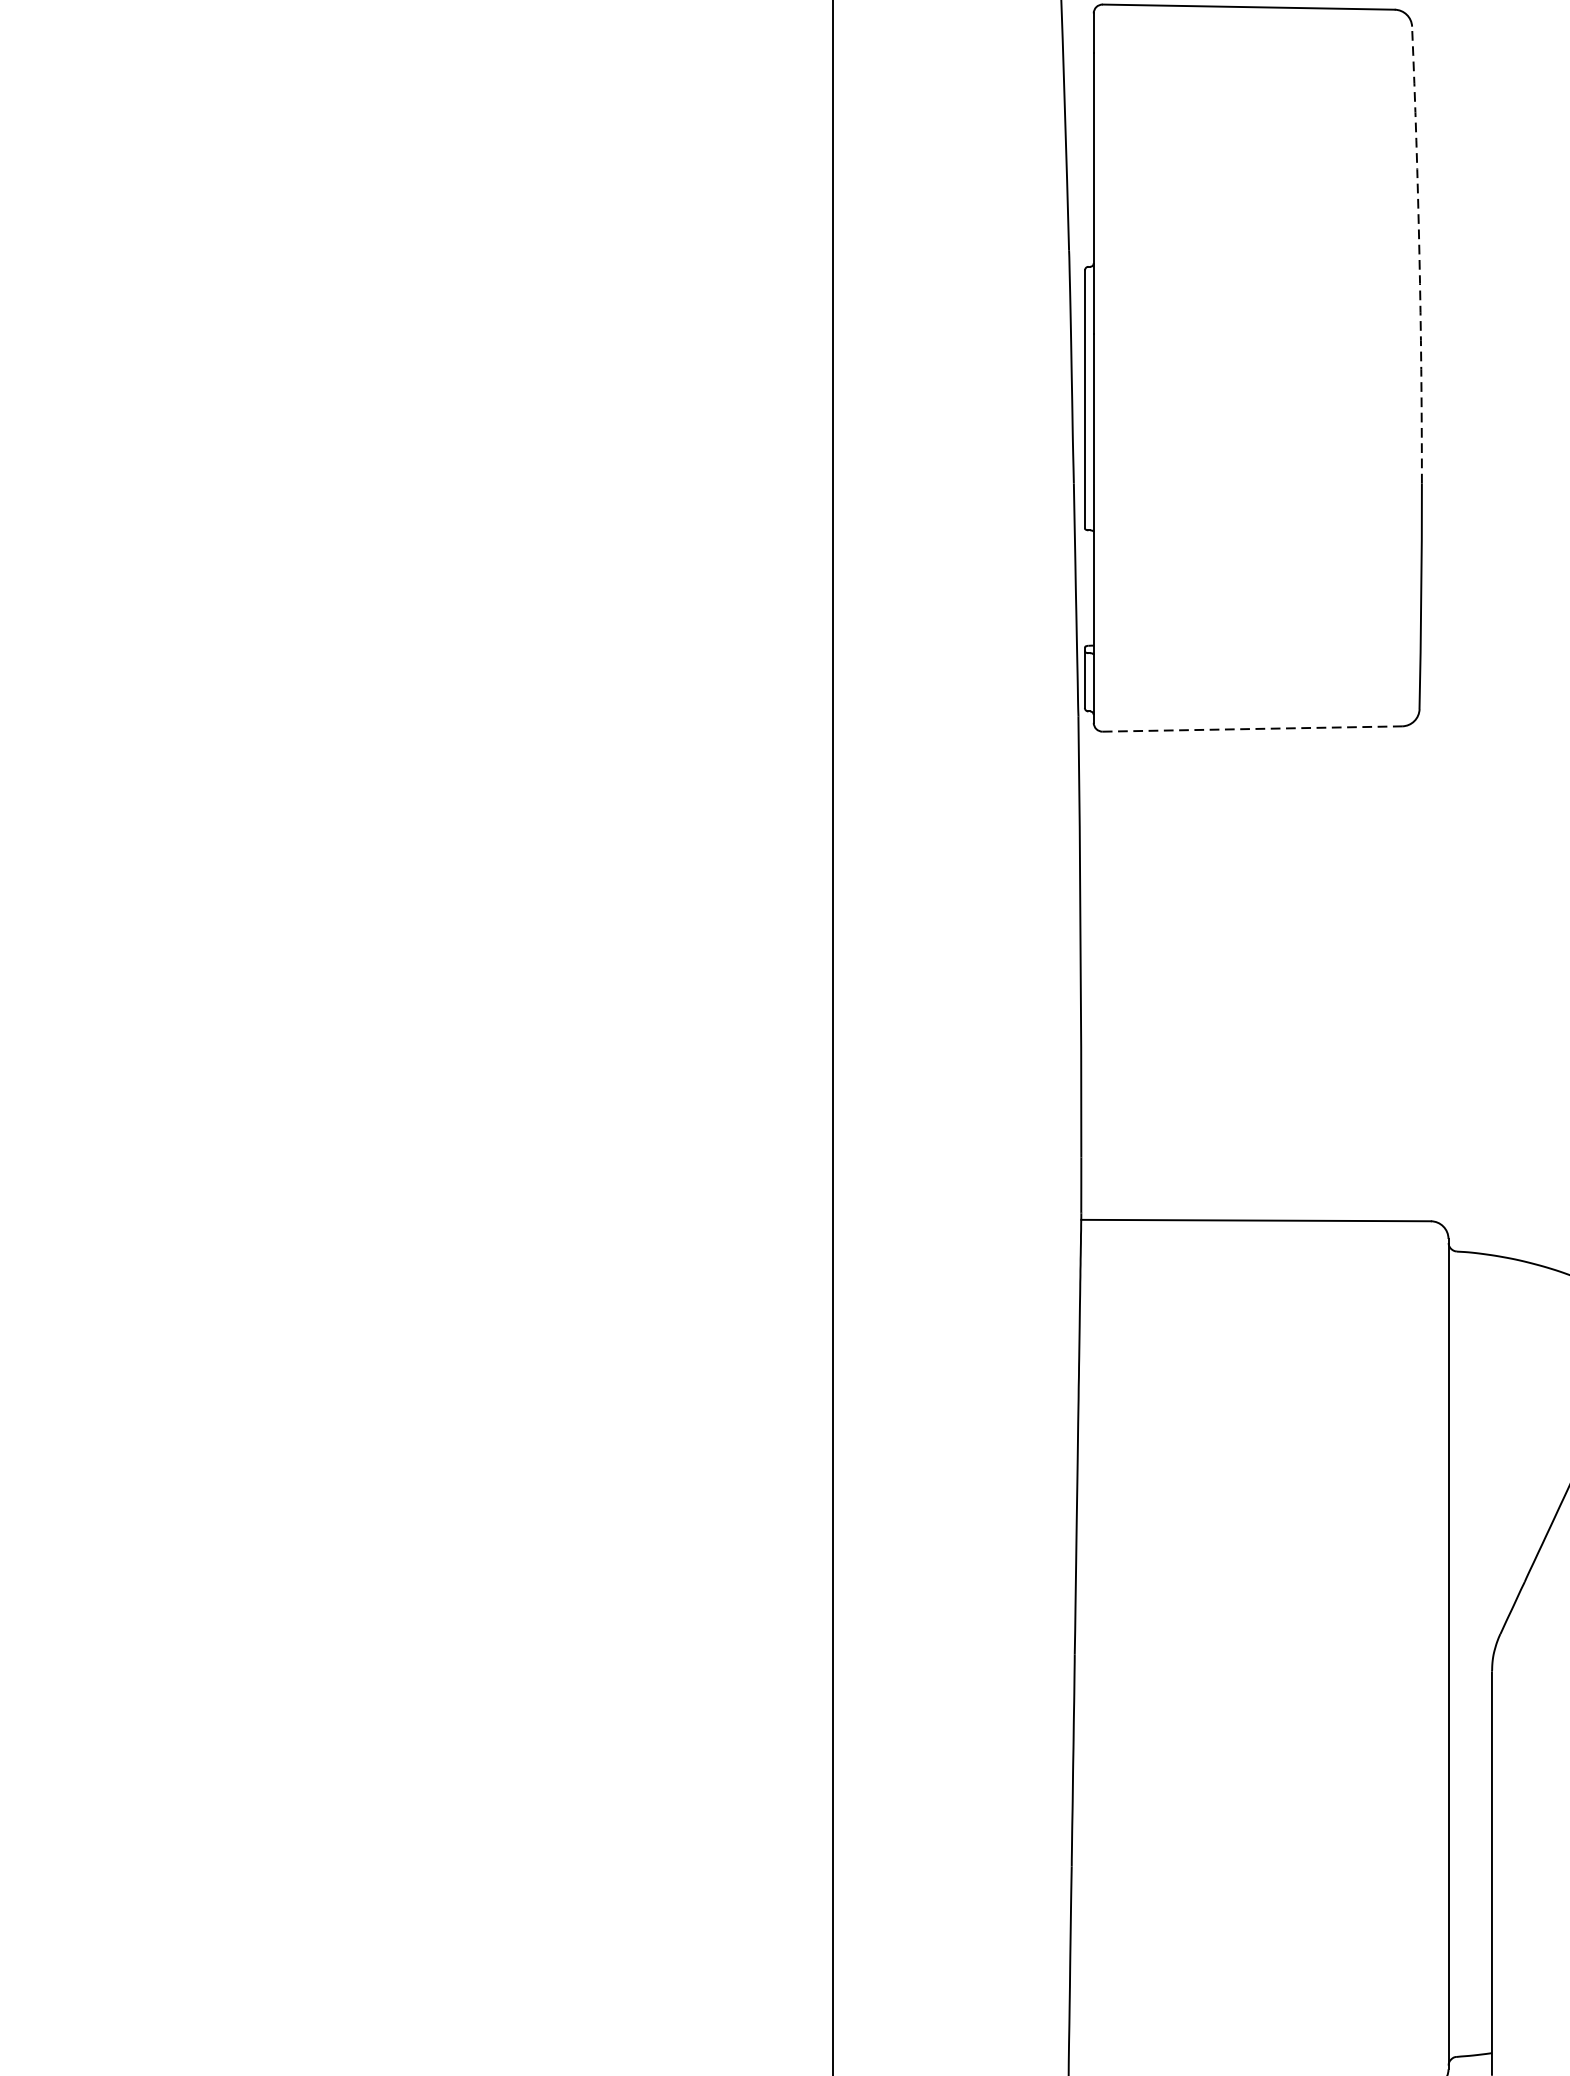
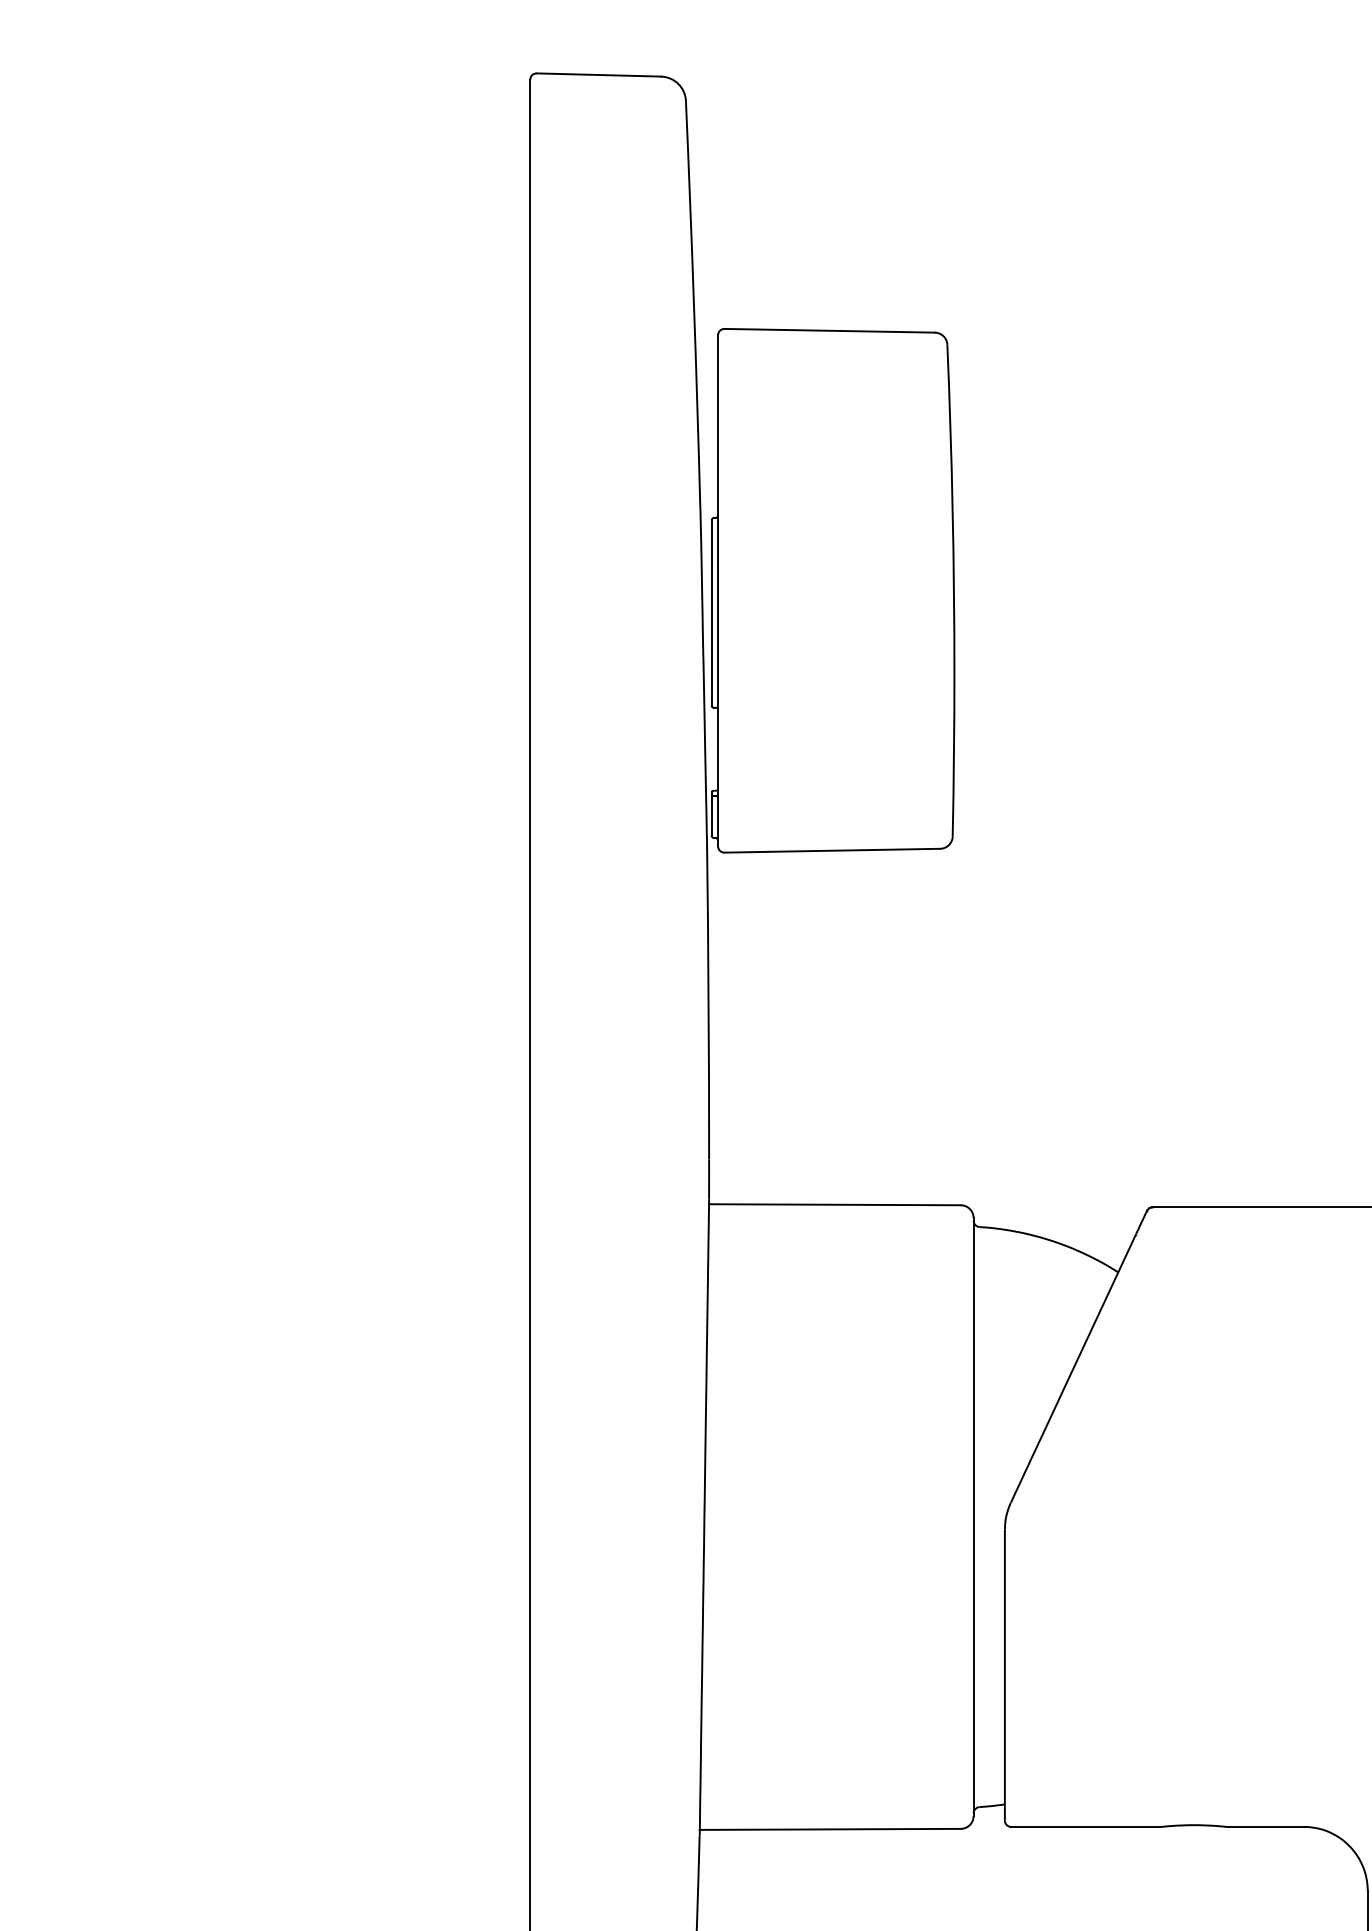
arc: (1419, 255) -> (952, 509), dashed -> solid
line: (1252, 728) -> (832, 850), dashed -> solid

